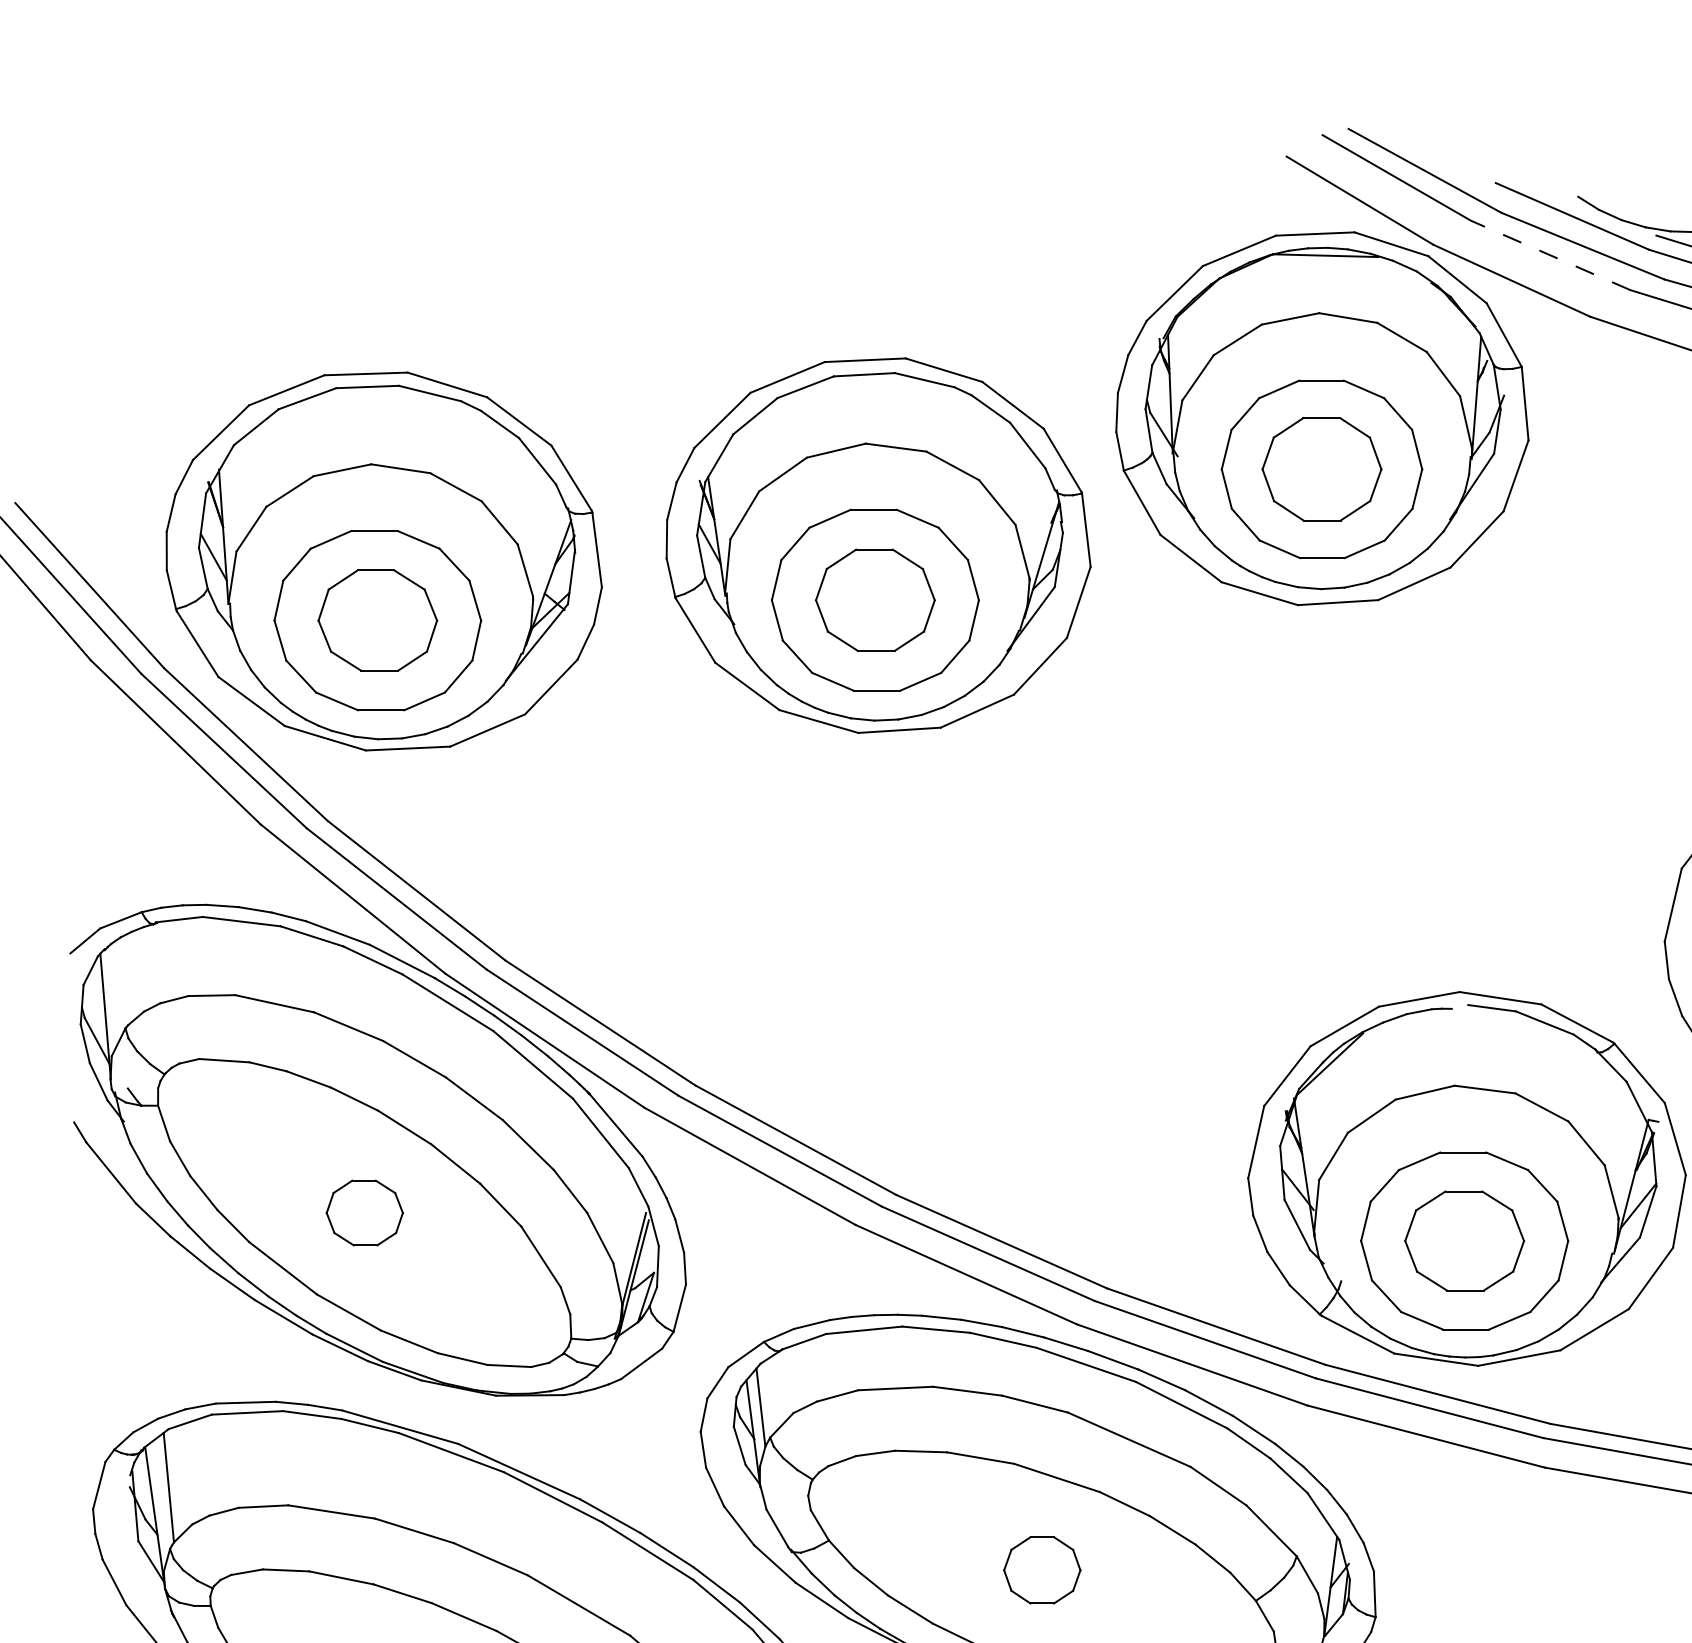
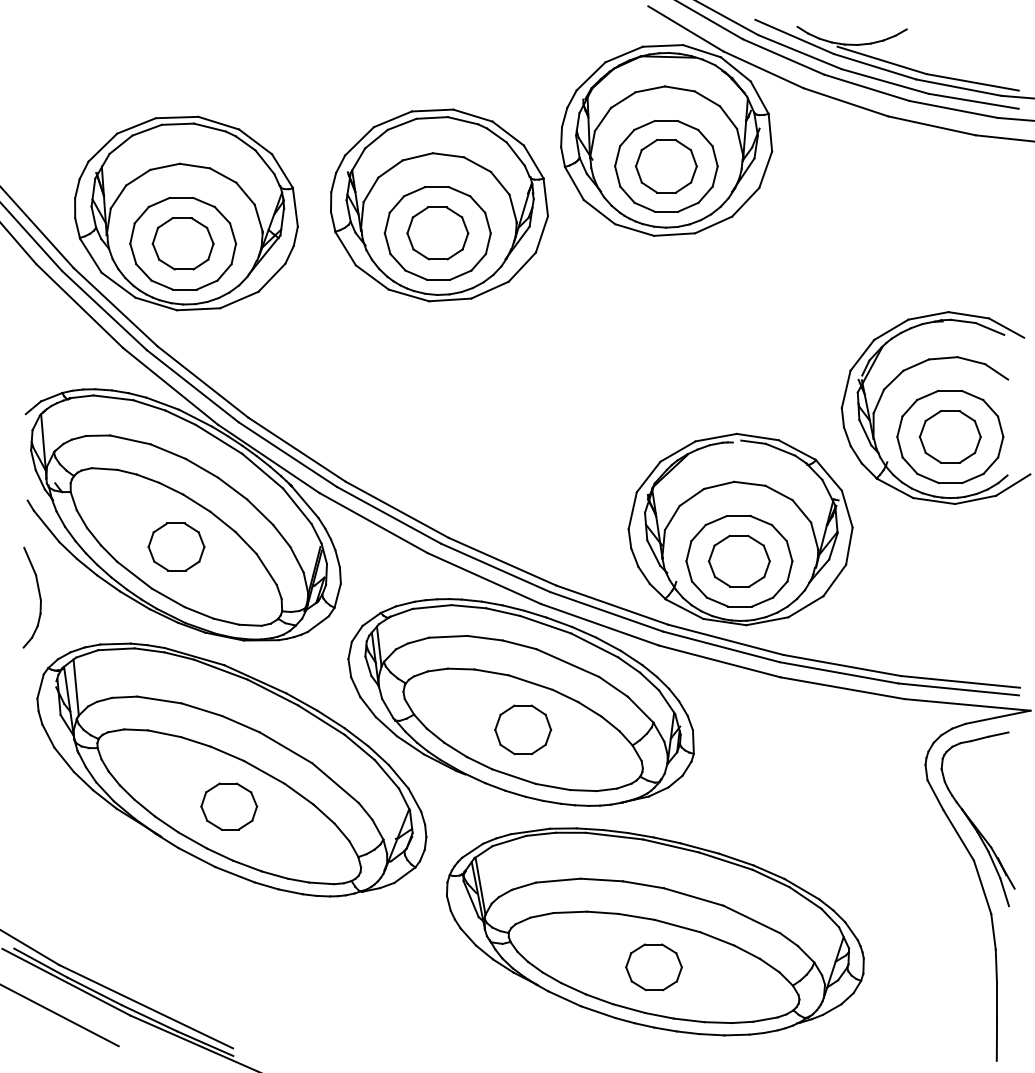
line: (1550, 254) -> (783, 56), dashed -> solid
part: (364, 1212) -> (176, 546), size x1.43
part: (95, 1305) -> (38, 594), added
part: (1042, 1569) -> (523, 729), size x1.43

